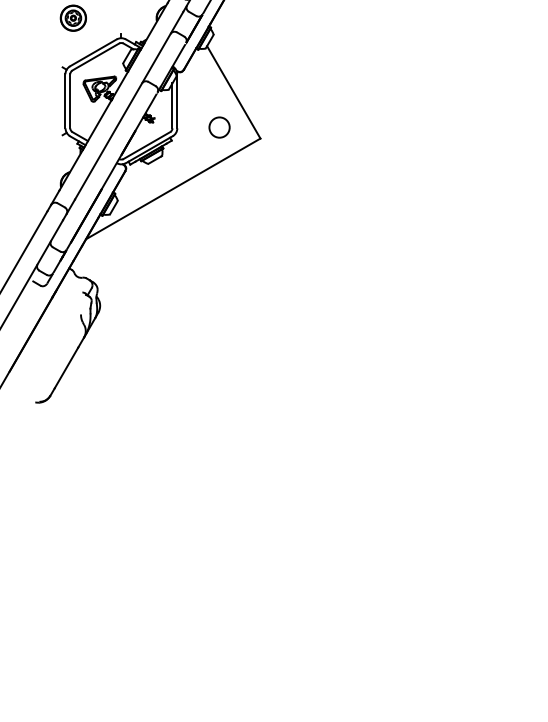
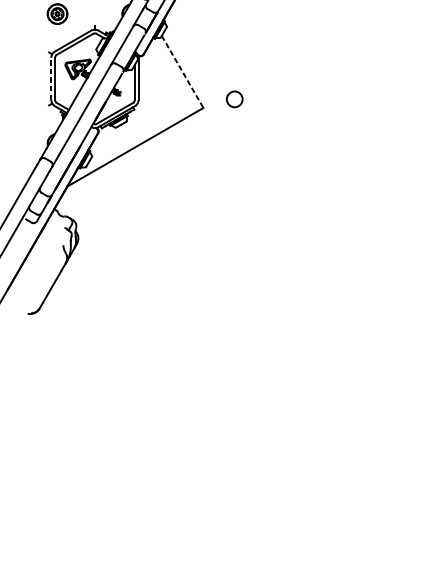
line: (234, 92) -> (183, 72), solid -> dashed
line: (65, 100) -> (51, 78), solid -> dashed
circle: (219, 127) -> (234, 99), moved

